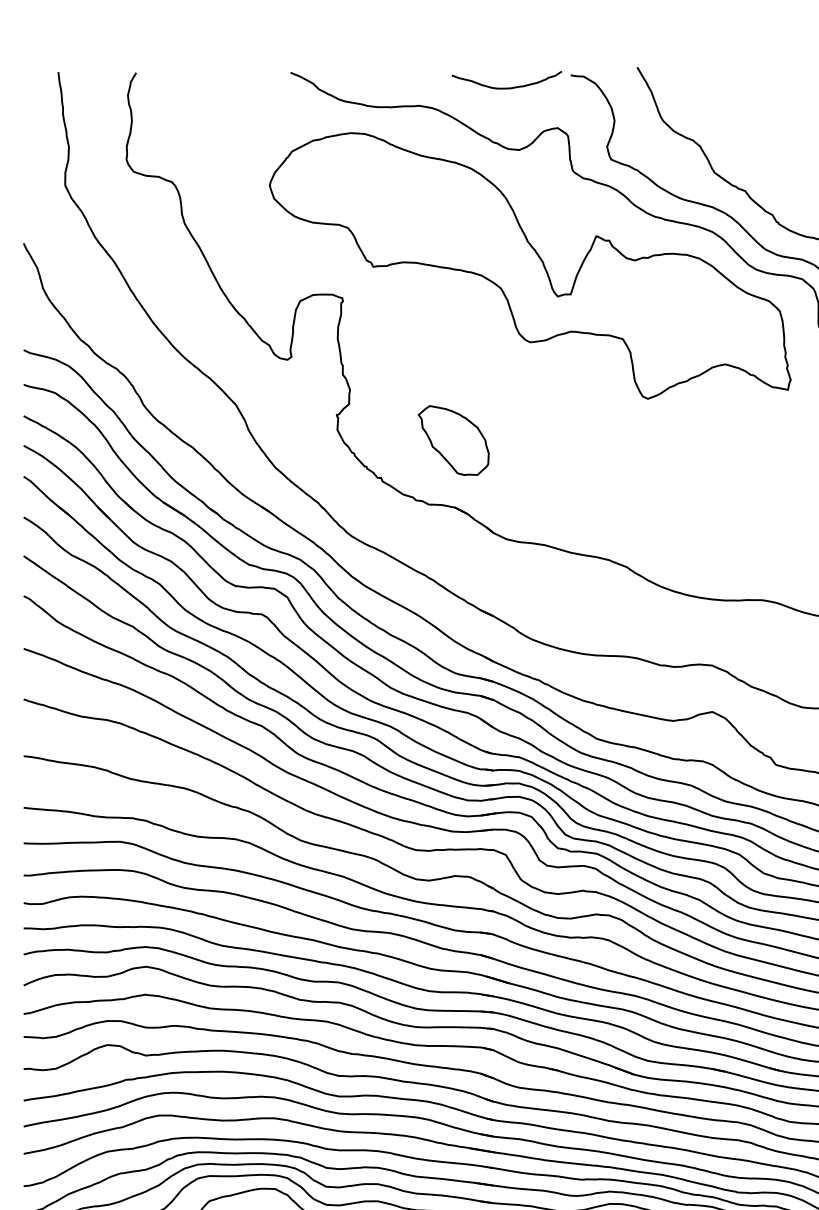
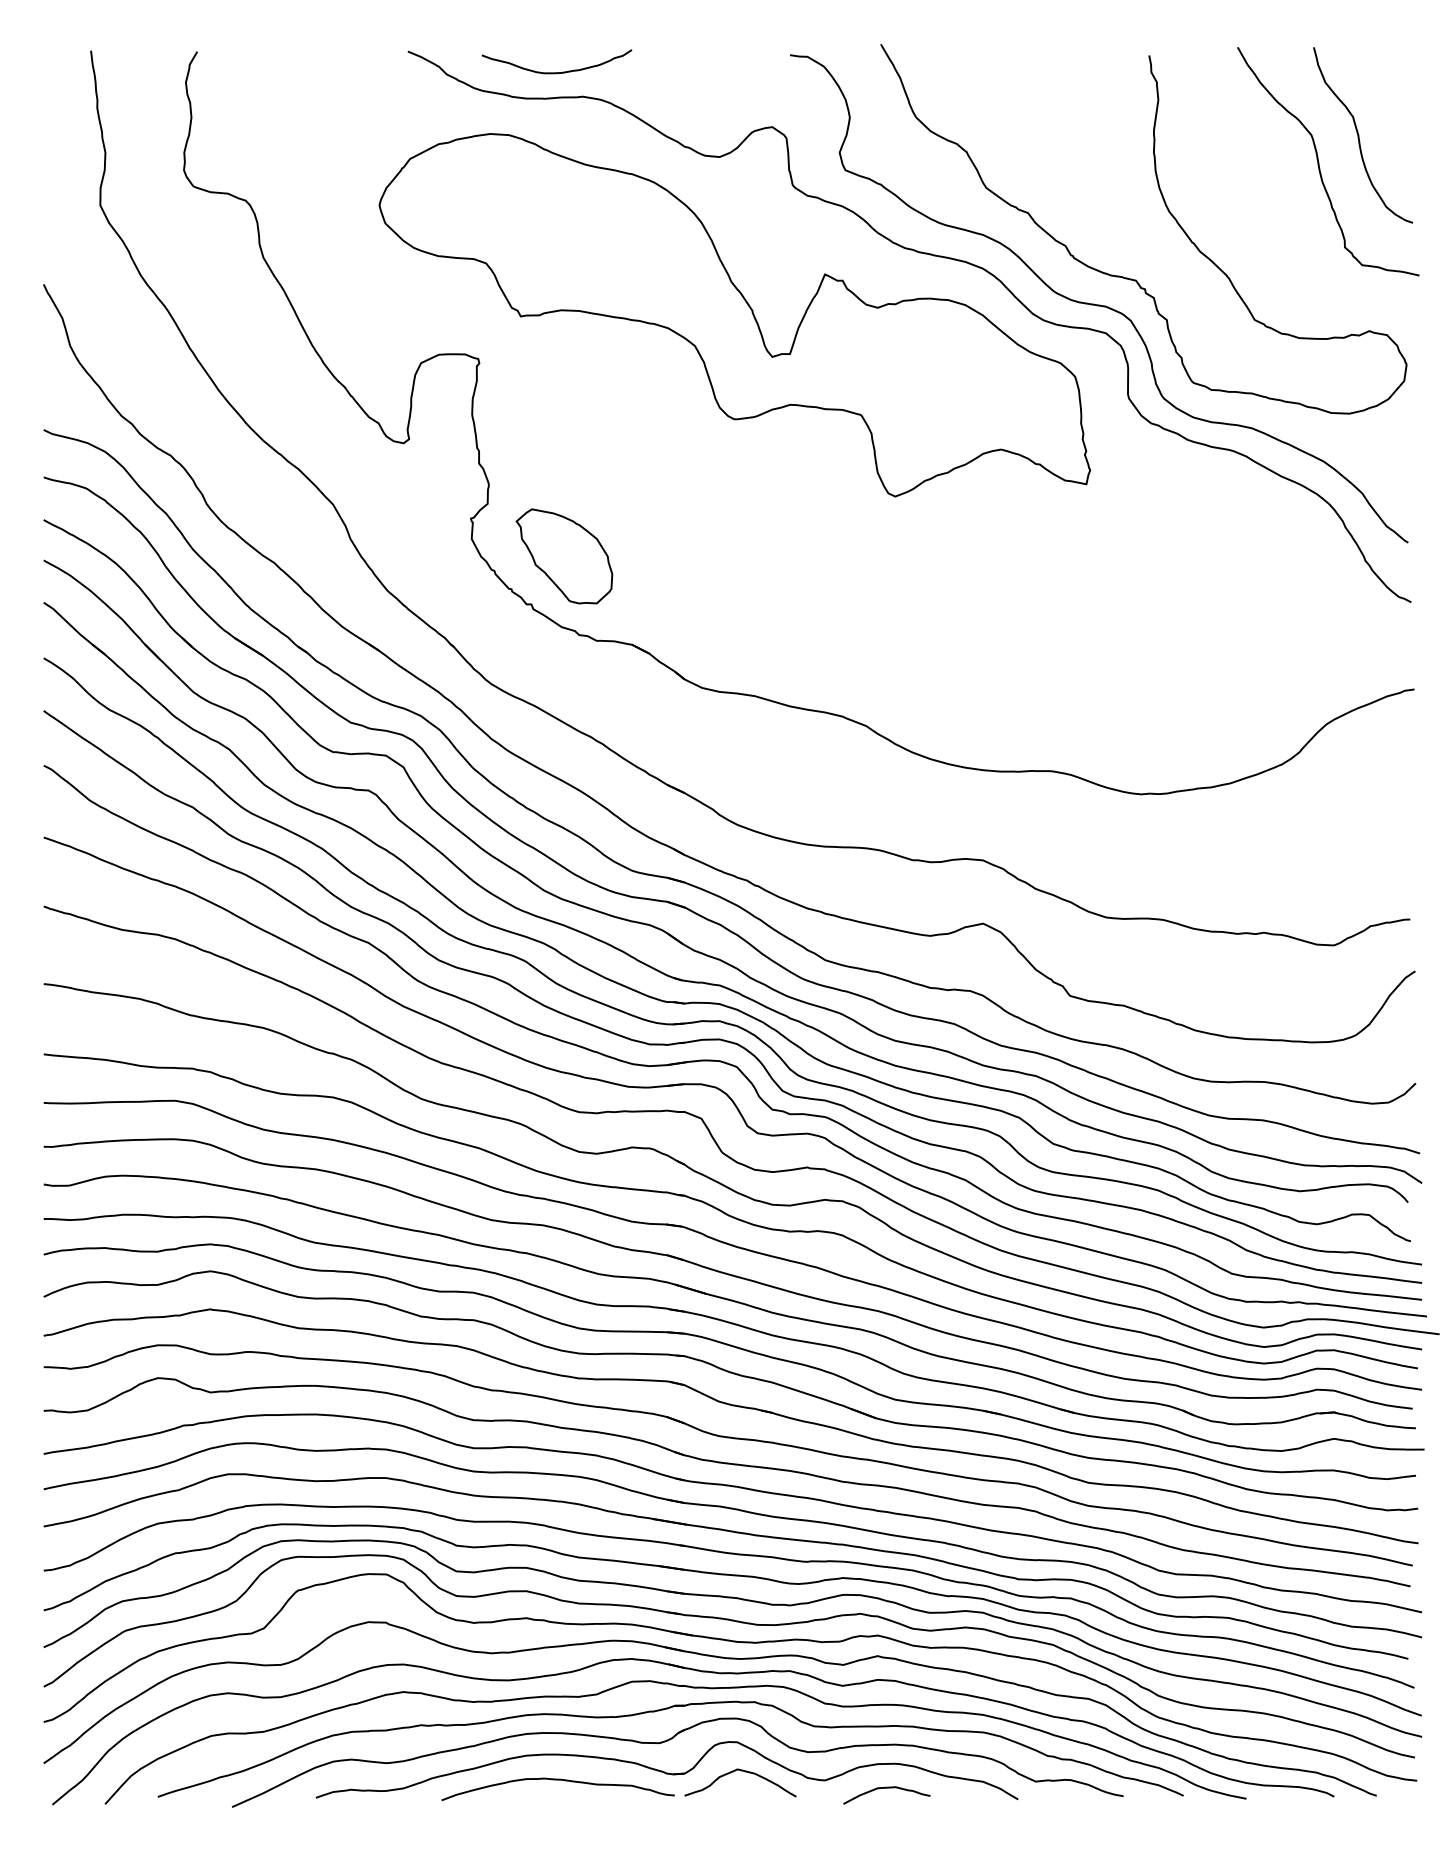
curve: (506, 88) -> (556, 72), moved
part: (453, 440) -> (564, 556), moved

